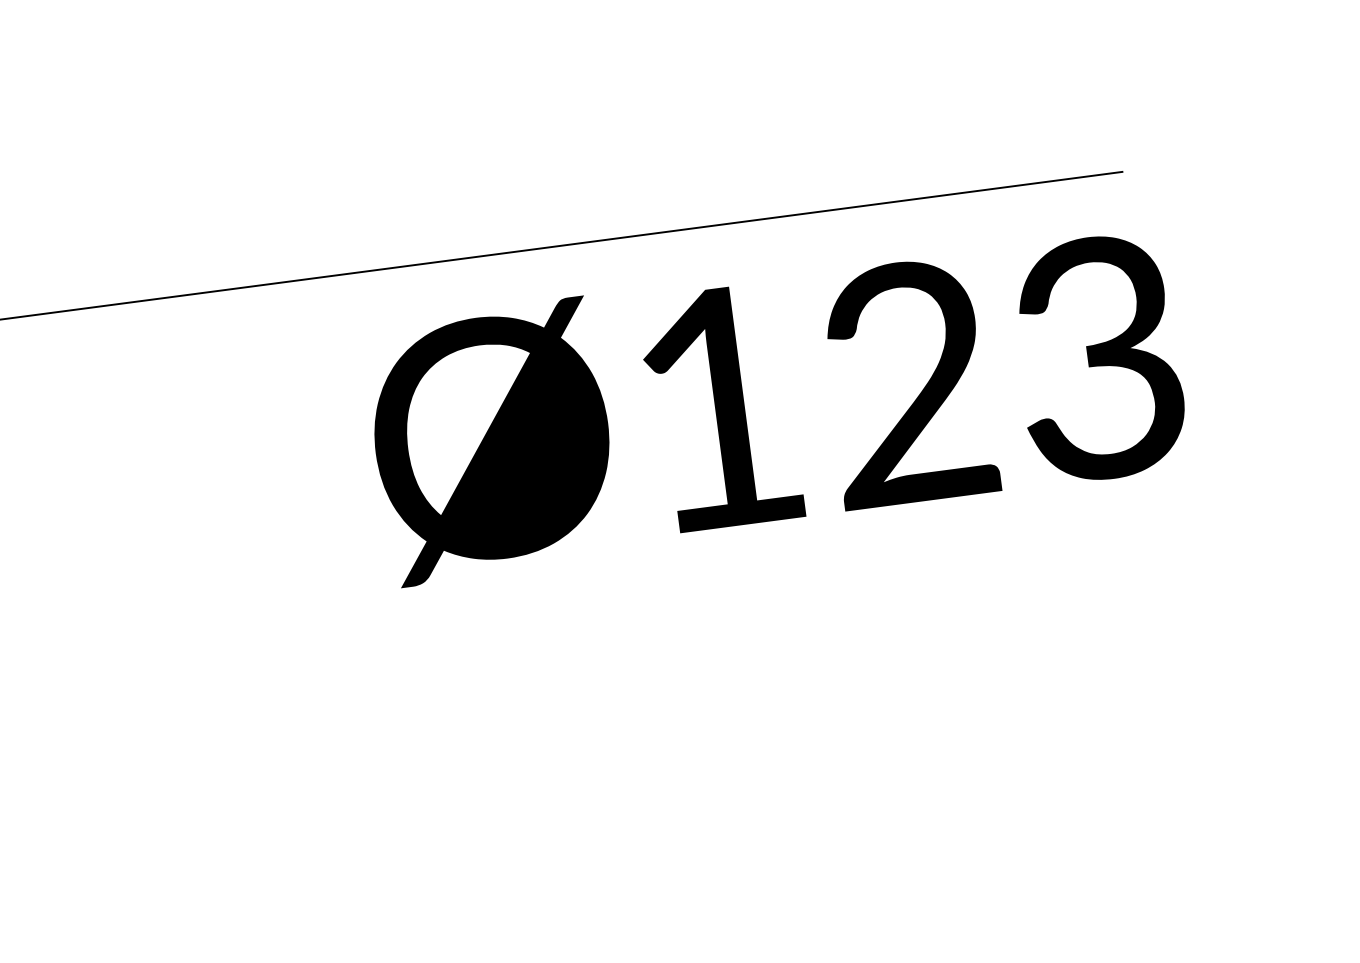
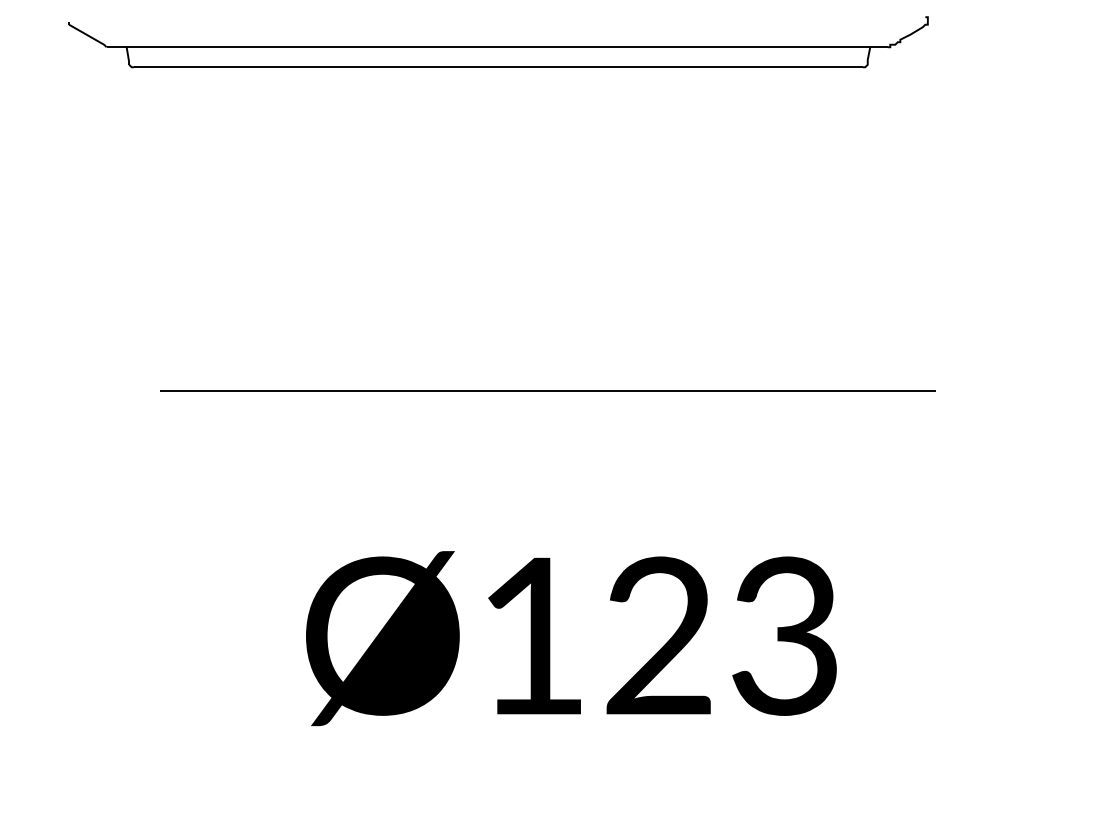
text: (777, 404) -> (571, 638), moved

